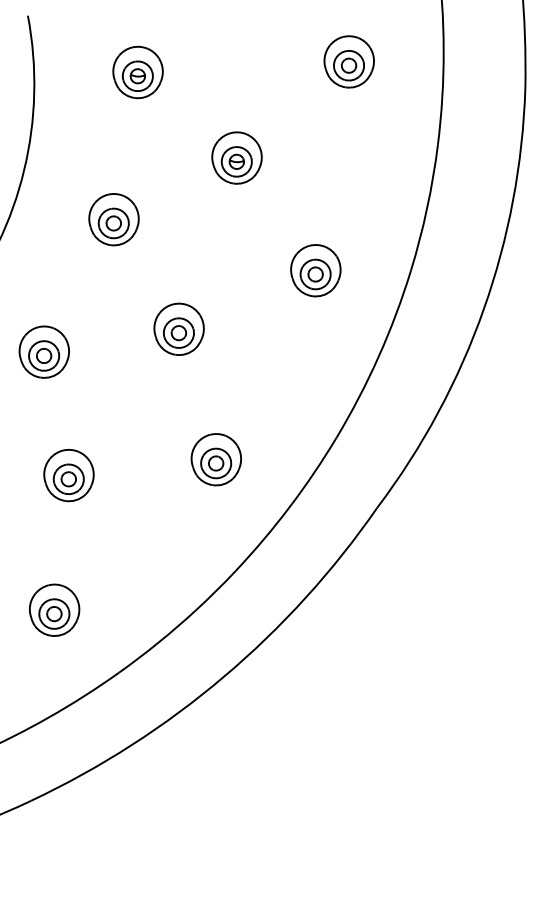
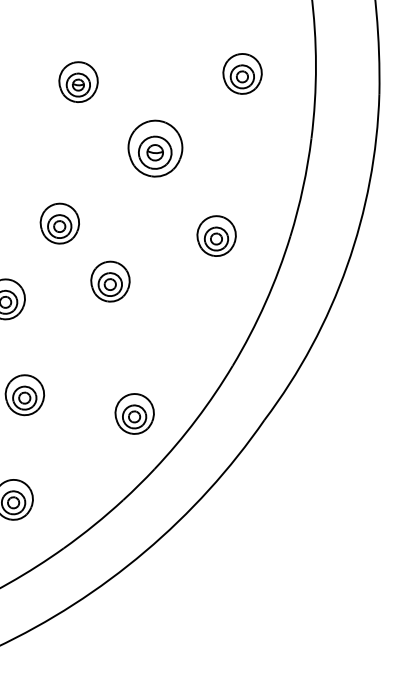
part: (236, 157) -> (155, 148), size x1.4
part: (113, 219) -> (59, 223), moved
part: (215, 459) -> (134, 413), moved

